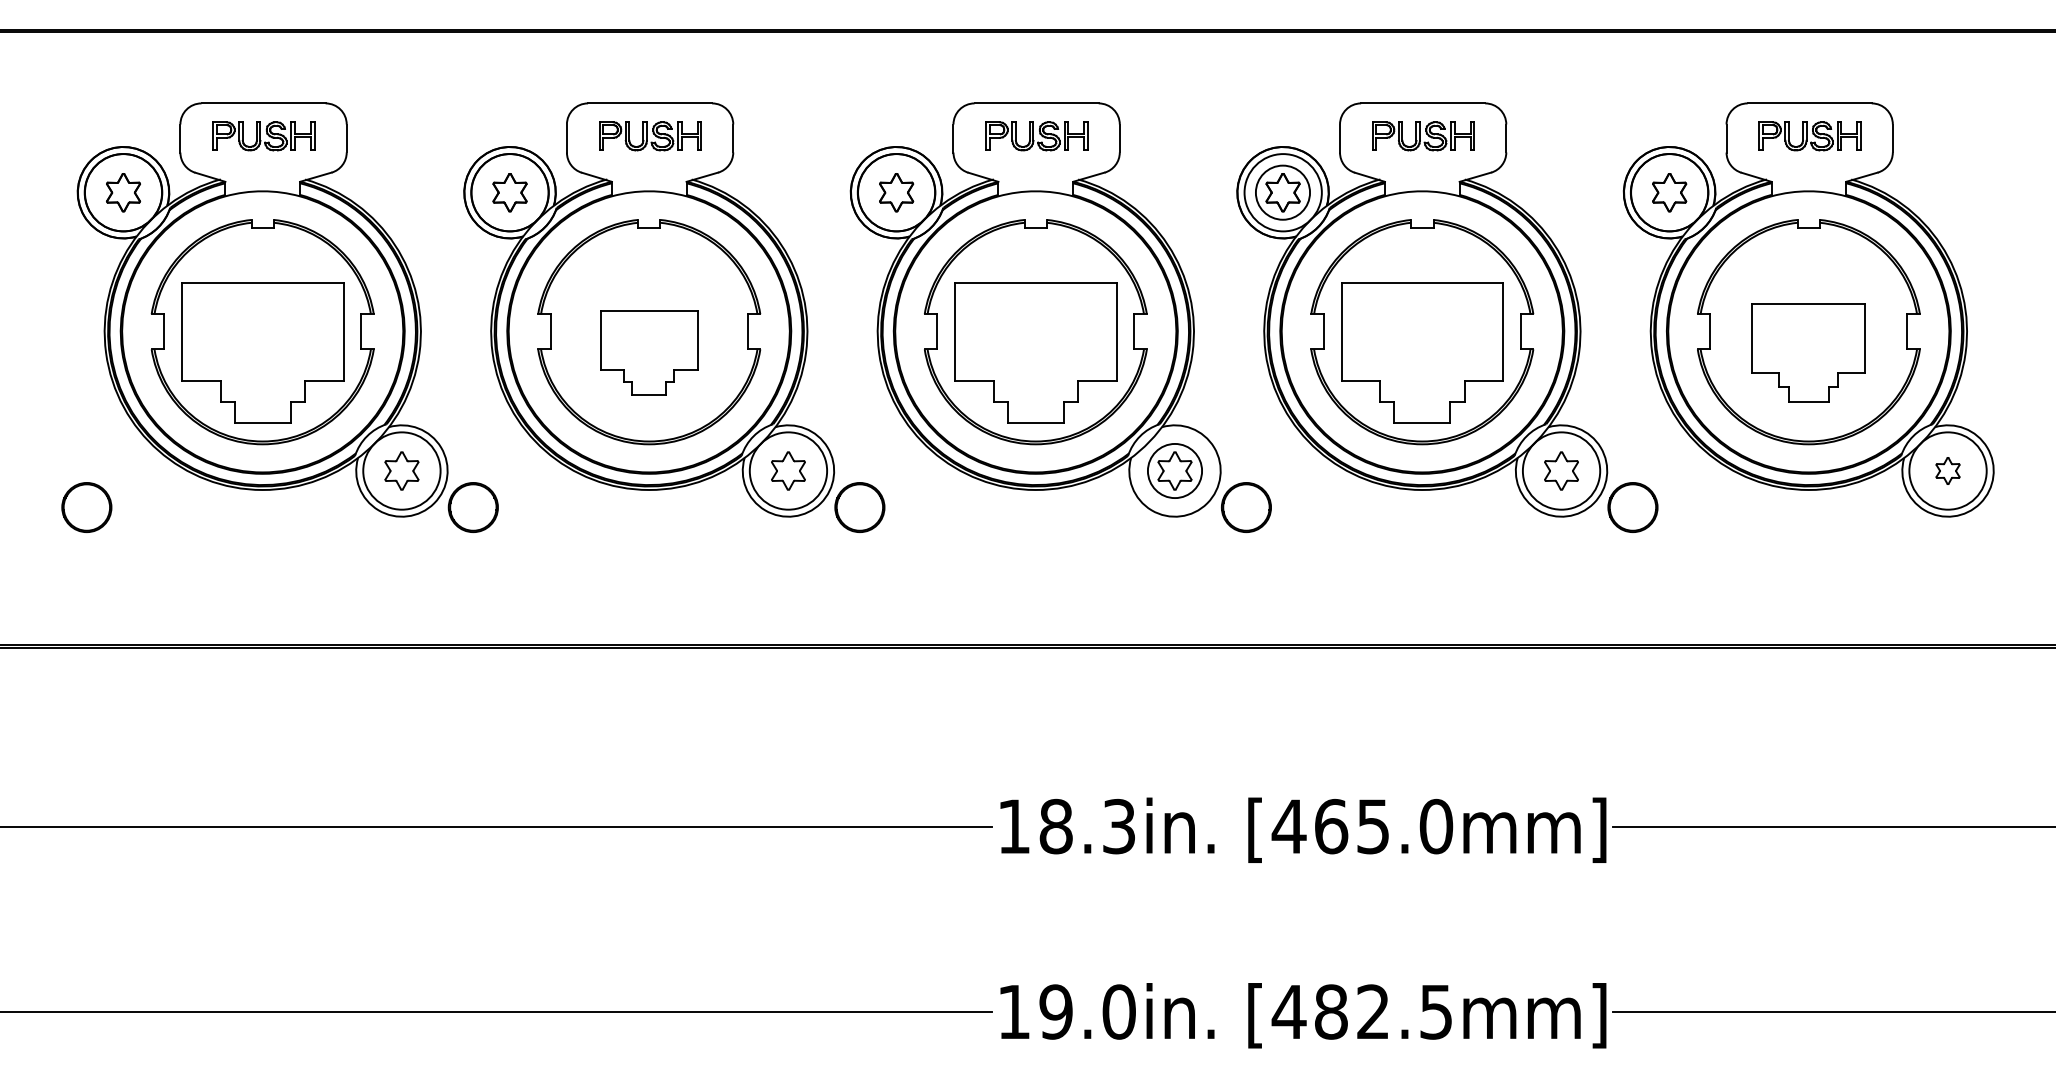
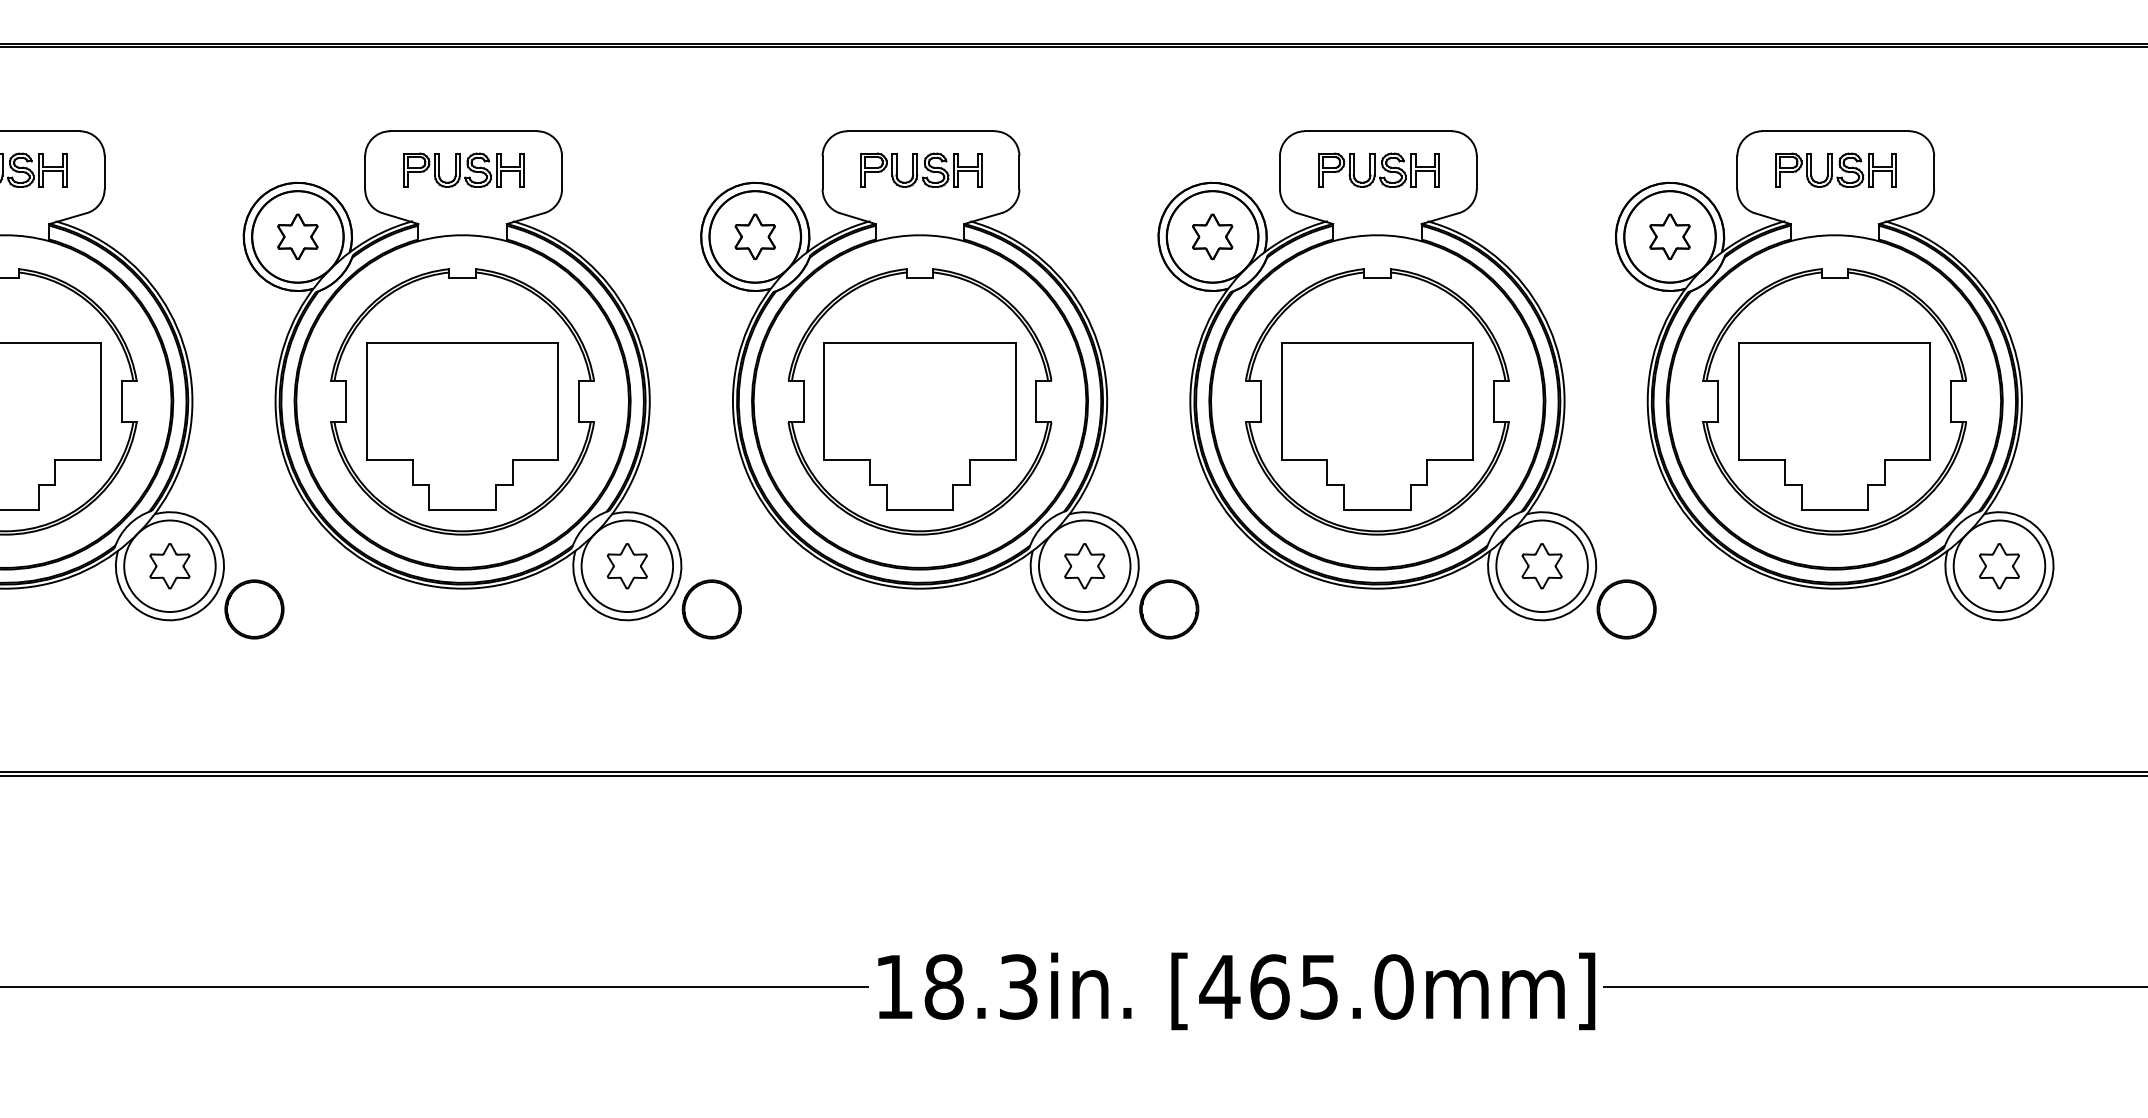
circle: (1282, 192) -> (1211, 236), size x1.43
part: (648, 352) -> (461, 425), size x1.67
part: (1808, 352) -> (1834, 425), size x1.43
circle: (1174, 470) -> (1084, 565), size x1.43
part: (1947, 470) -> (1998, 565), size x1.43

